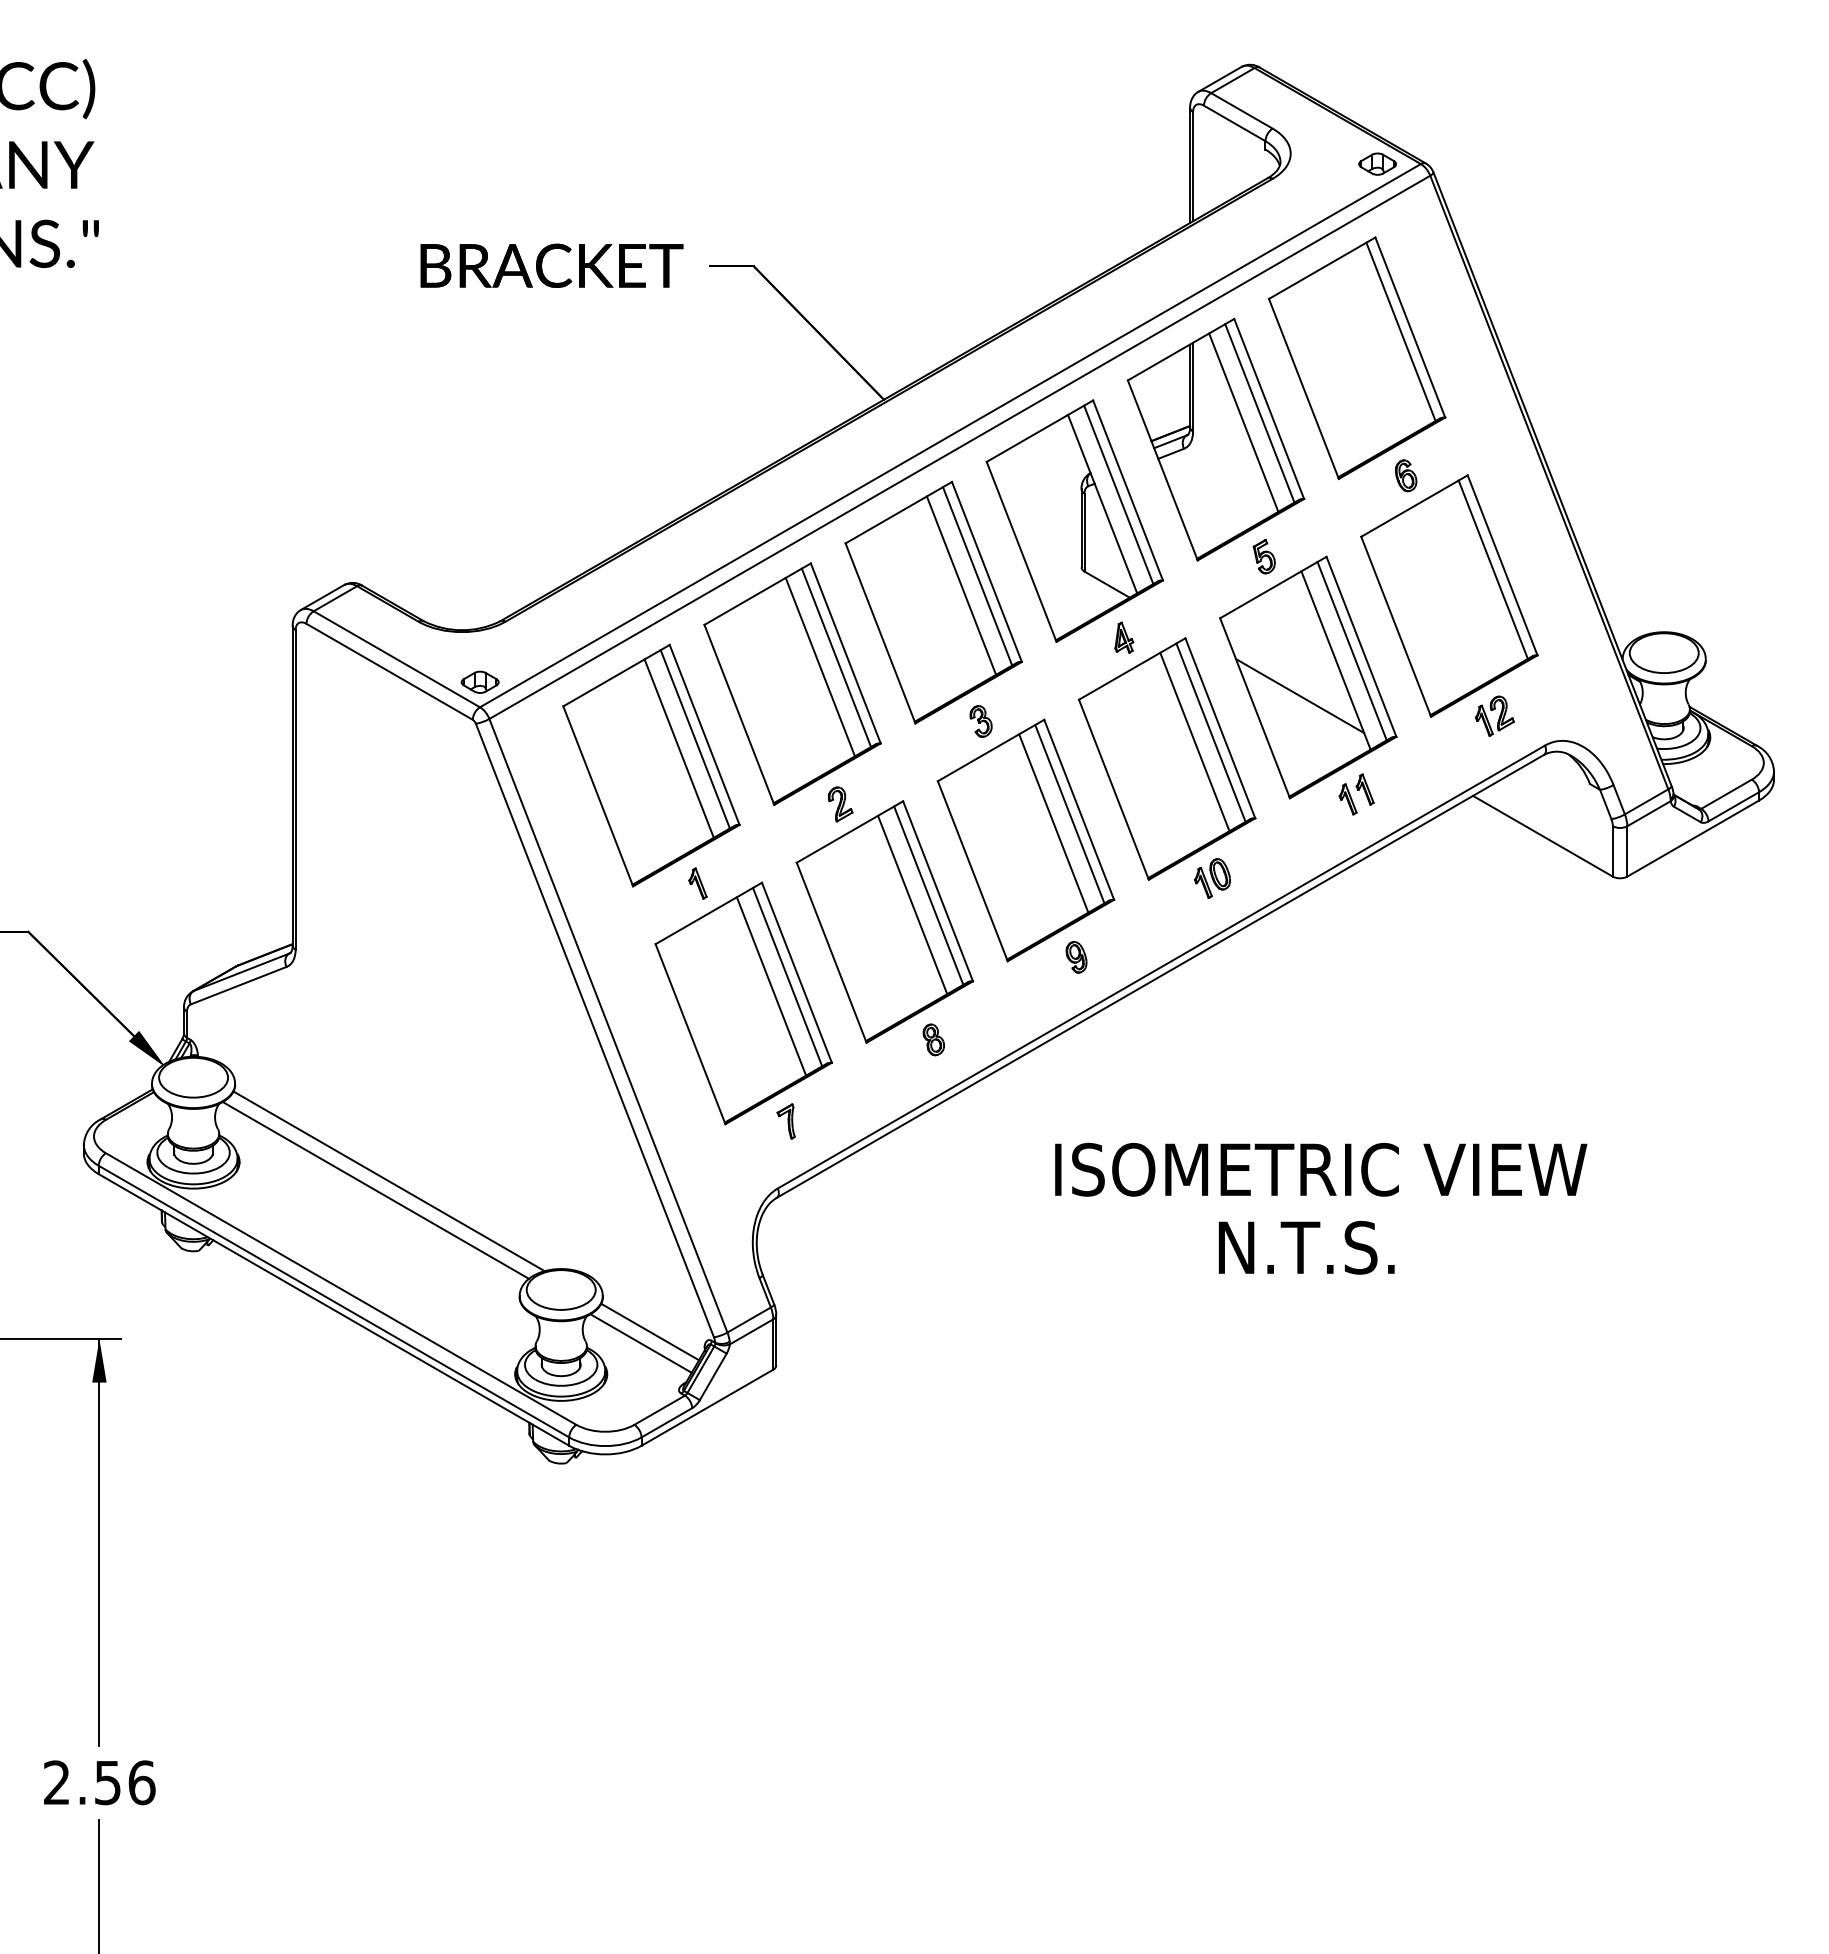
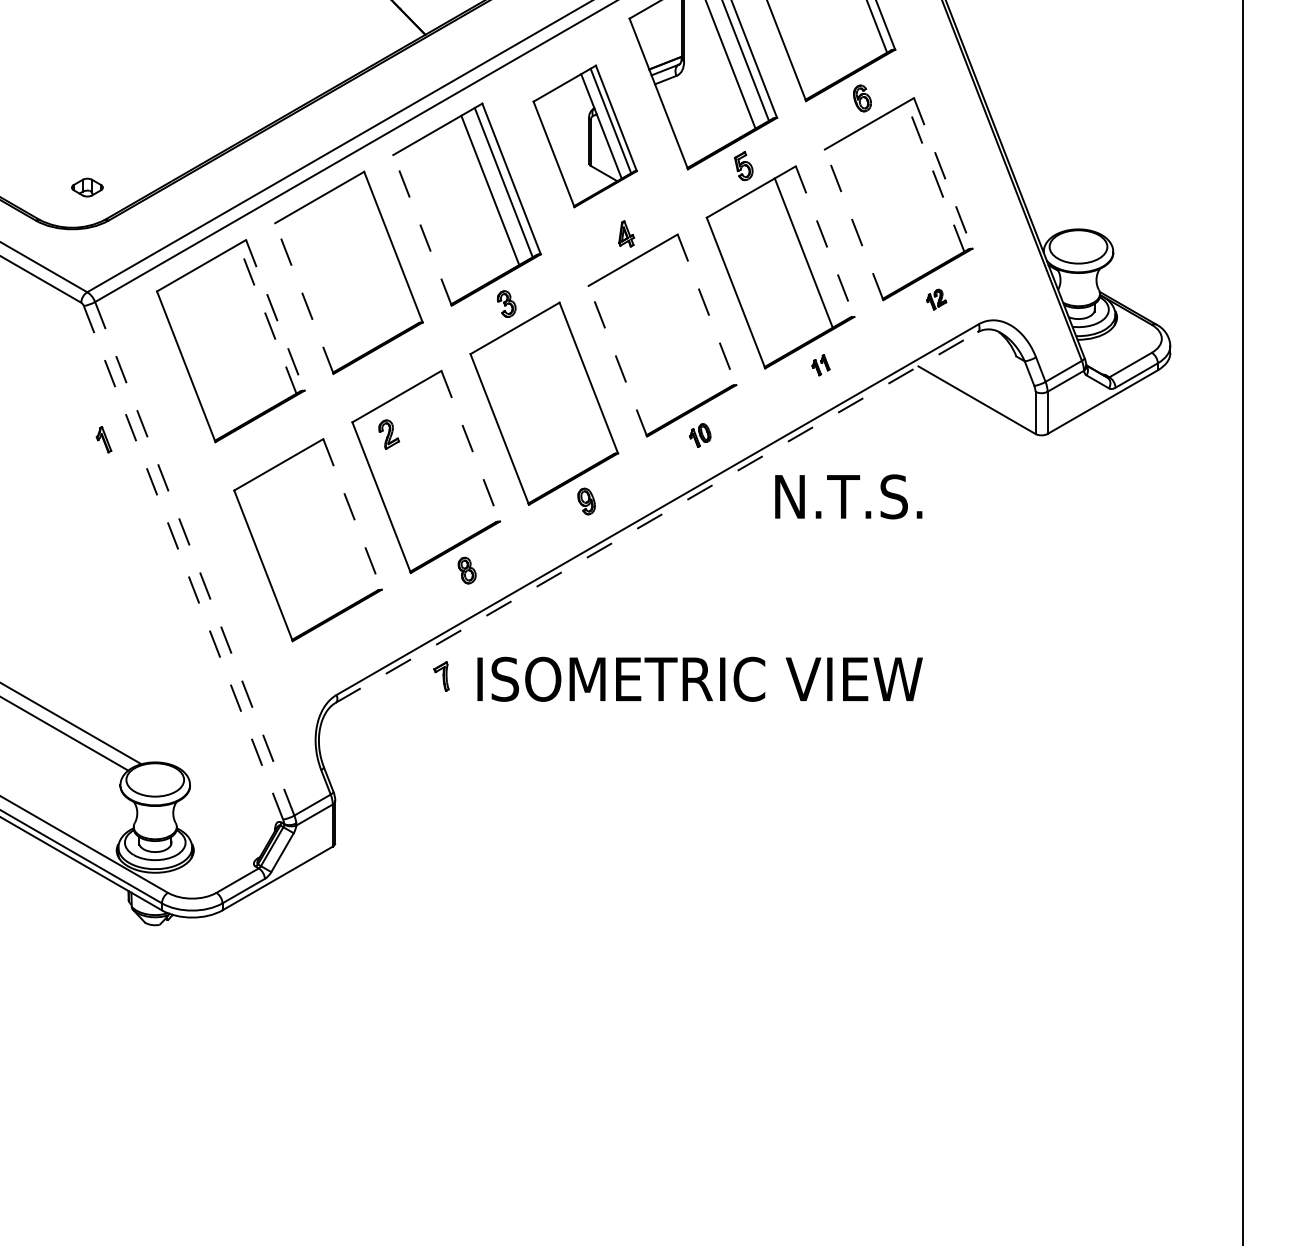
part: (1074, 520) -> (584, 135), size x0.7
line: (1502, 565) -> (943, 173), solid -> dashed
line: (1493, 569) -> (935, 176), solid -> dashed
line: (1396, 626) -> (854, 224), solid -> dashed
line: (880, 633) -> (422, 230), solid -> dashed
line: (1361, 646) -> (825, 241), solid -> dashed
line: (1351, 651) -> (816, 245), removed
line: (836, 657) -> (385, 250), removed
line: (819, 666) -> (371, 258), removed
part: (479, 681) -> (86, 186), moved
line: (1299, 696) -> (773, 283), removed
line: (739, 714) -> (304, 298), solid -> dashed
part: (1494, 715) -> (936, 299), size x0.6
line: (1220, 728) -> (707, 309), solid -> dashed
line: (1210, 732) -> (698, 313), removed
line: (704, 734) -> (275, 315), solid -> dashed
line: (695, 739) -> (267, 319), solid -> dashed
line: (1194, 741) -> (685, 320), removed
line: (678, 748) -> (253, 326), removed
line: (1113, 789) -> (617, 361), solid -> dashed
part: (1356, 794) -> (820, 365), size x0.6
part: (840, 804) -> (389, 434), moved
line: (1069, 814) -> (580, 381), removed
line: (1053, 823) -> (567, 389), removed
part: (1211, 878) -> (699, 435), size x0.7
part: (697, 883) -> (103, 439), moved
line: (938, 891) -> (471, 446), solid -> dashed
line: (928, 895) -> (462, 449), removed
line: (912, 904) -> (449, 457), removed
line: (796, 972) -> (352, 514), solid -> dashed
line: (787, 976) -> (344, 517), removed
line: (1160, 976) -> (656, 517), solid -> dashed
line: (771, 986) -> (331, 525), removed
line: (608, 1026) -> (194, 559), solid -> dashed
line: (595, 1030) -> (183, 562), solid -> dashed
part: (785, 1121) -> (440, 676), moved
text: (1321, 1169) -> (700, 679), moved
text: (1306, 1247) -> (848, 496), moved
line: (650, 1331) -> (230, 814), removed
line: (640, 1343) -> (221, 824), removed

